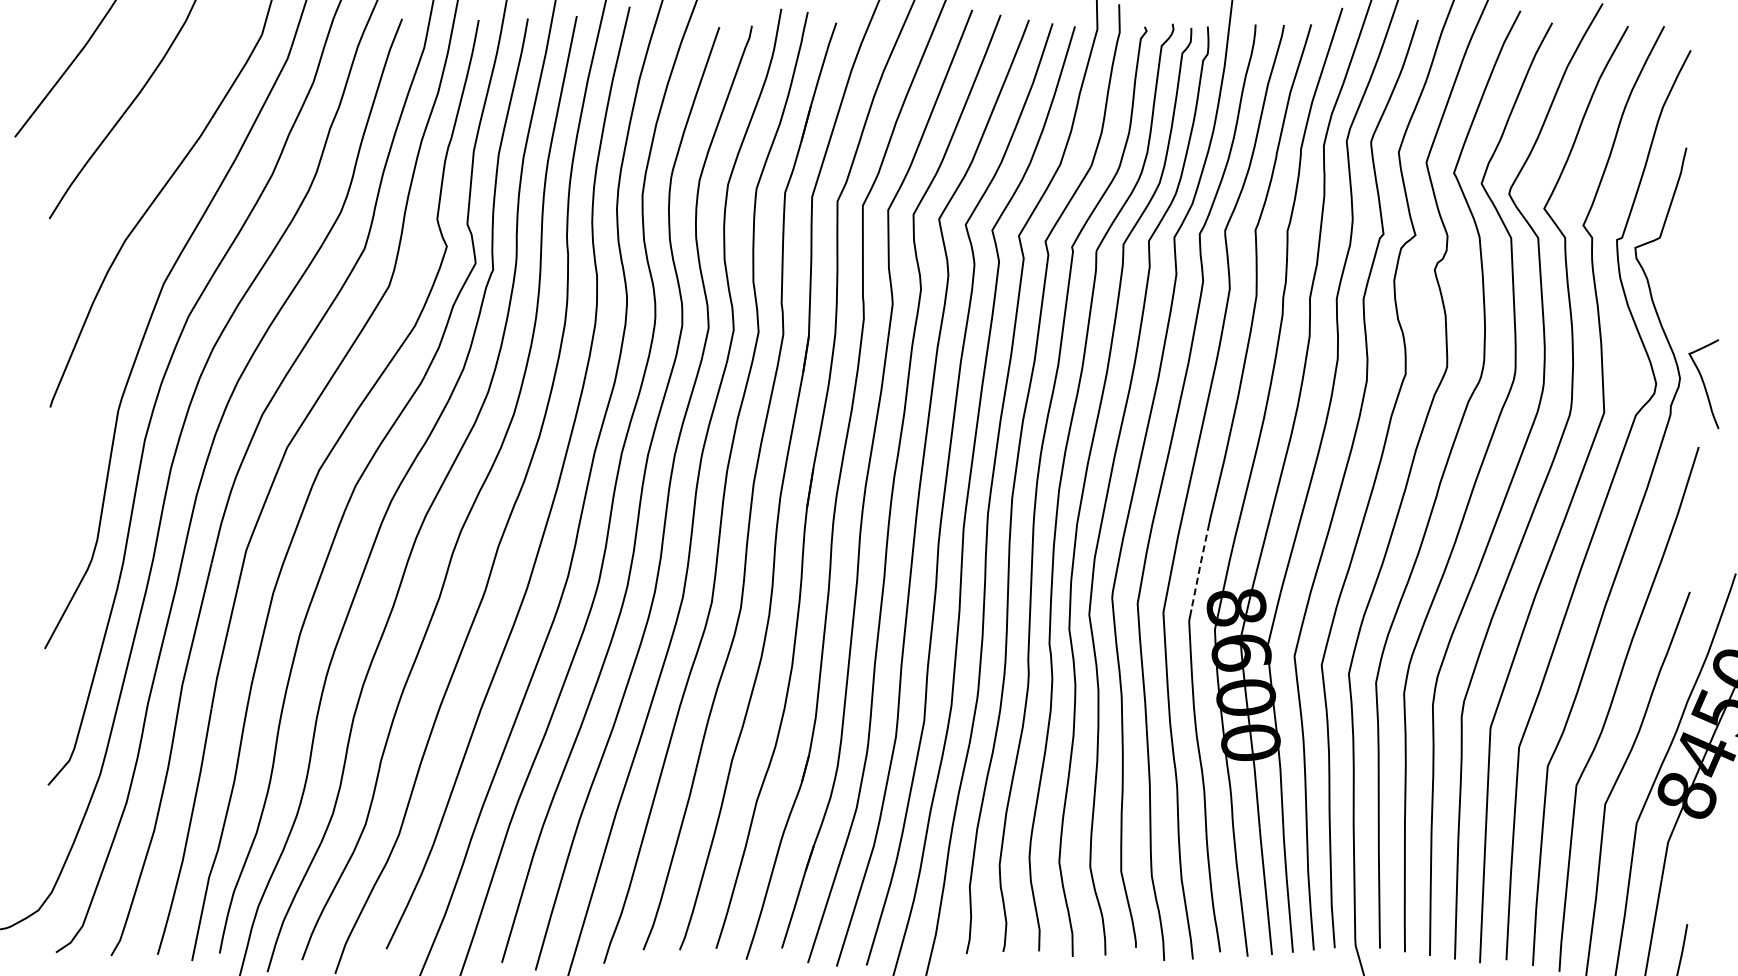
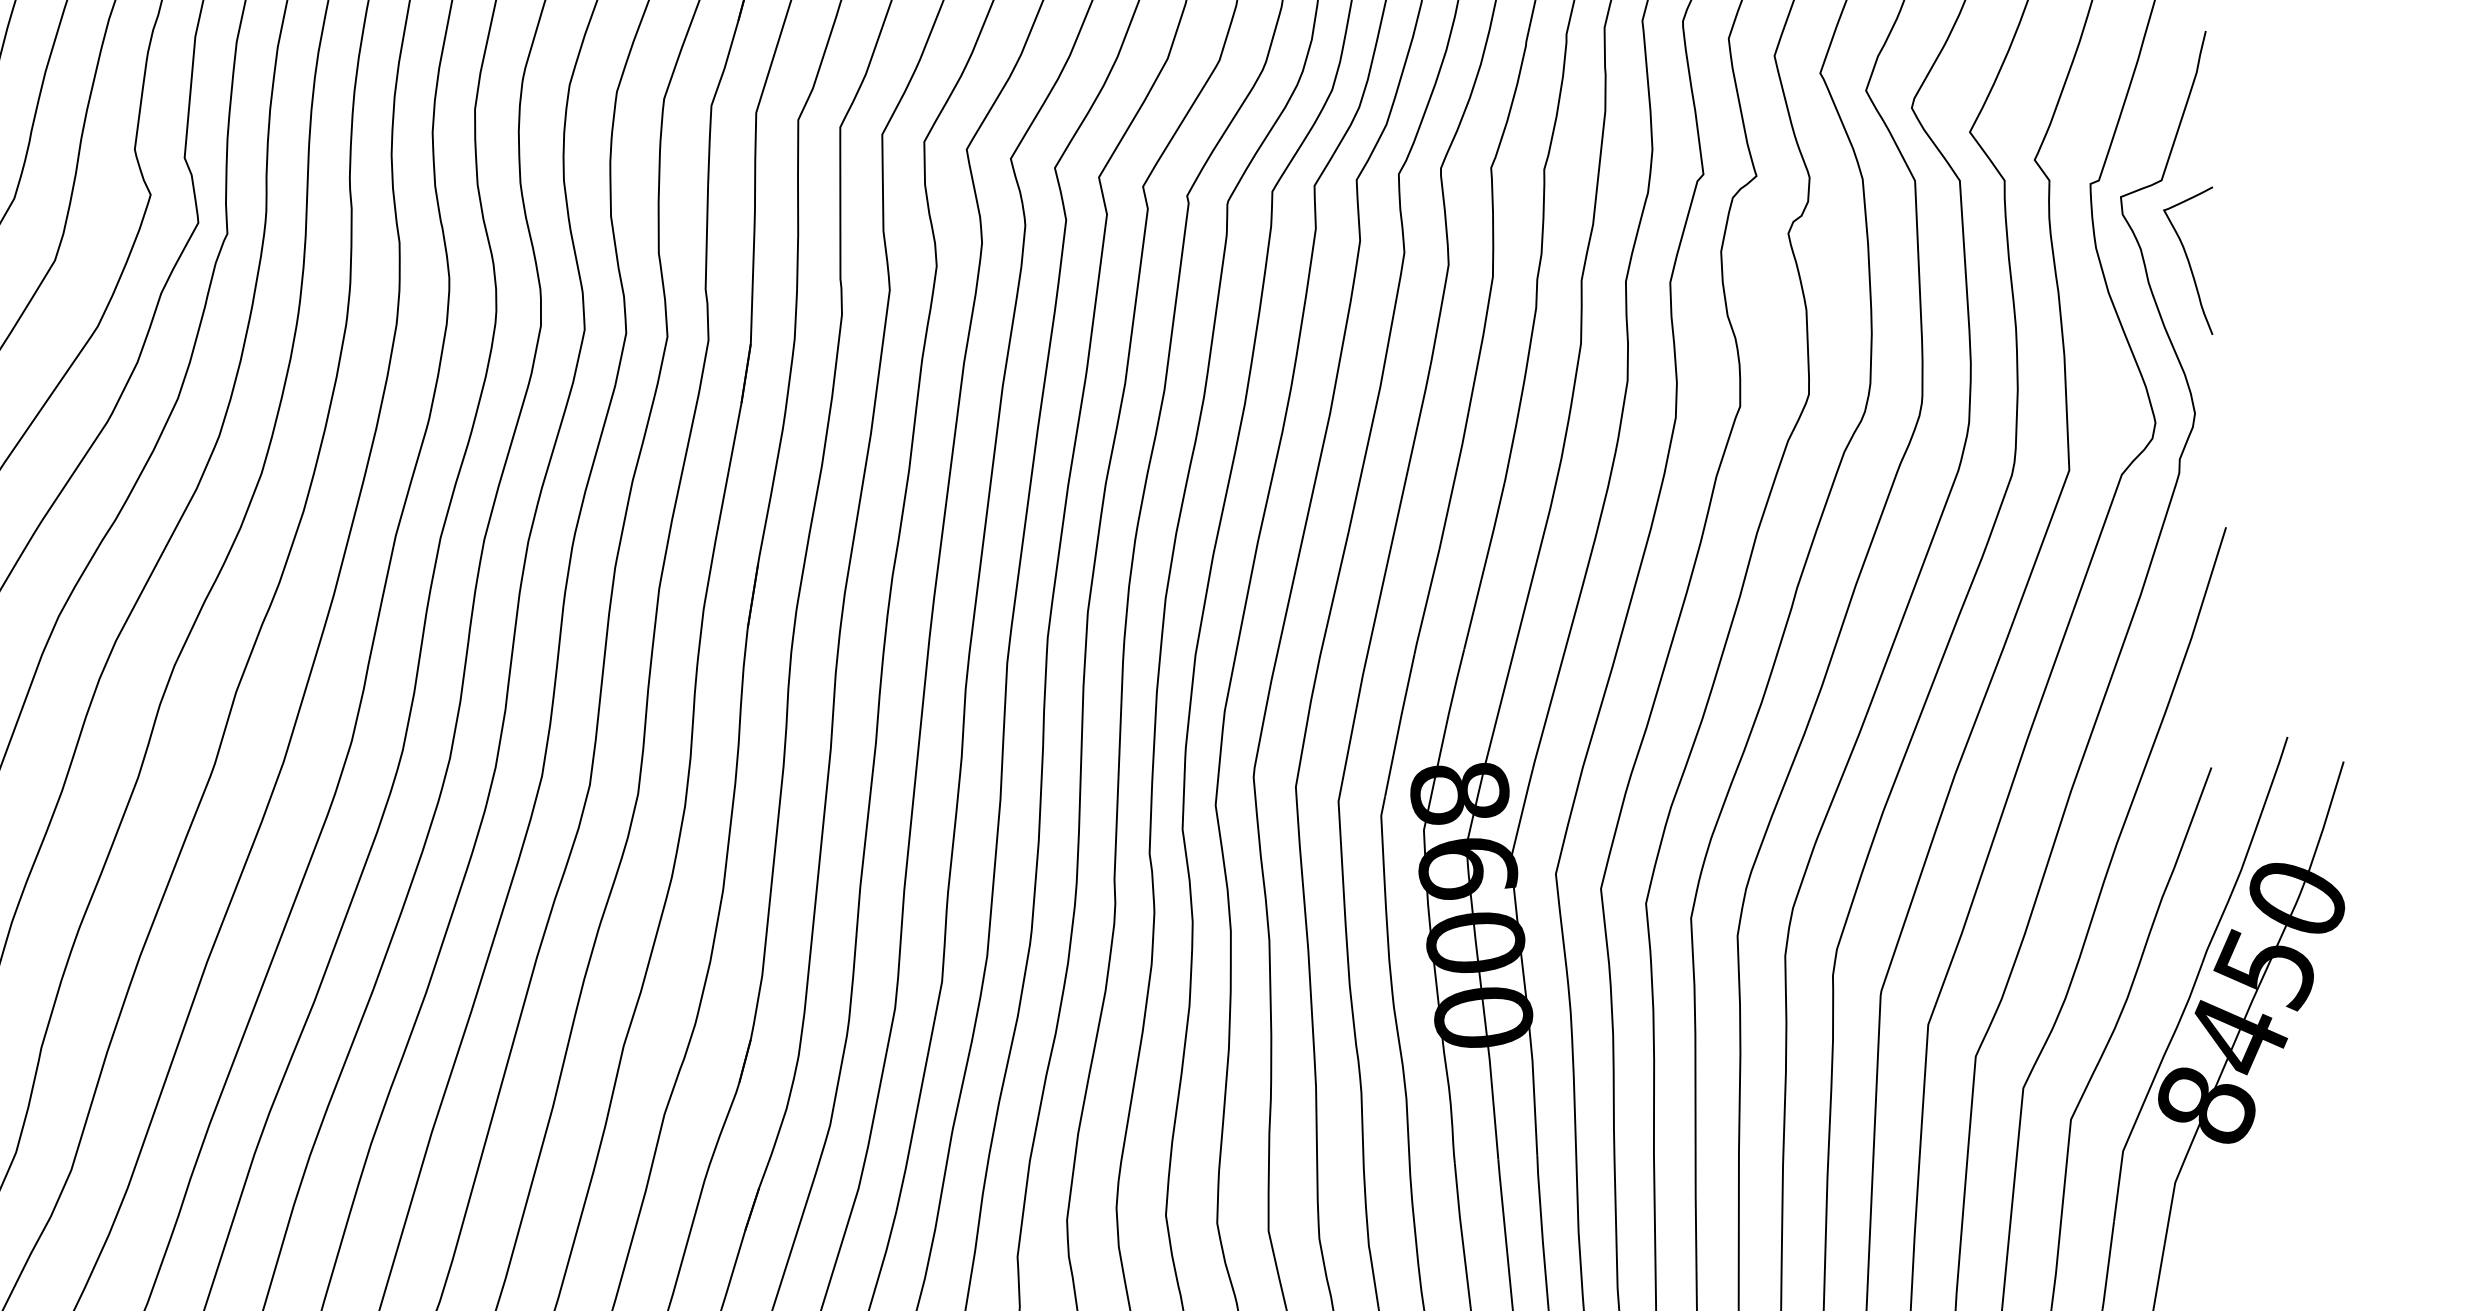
curve: (1703, 383) -> (2187, 259), moved
line: (1200, 566) -> (1400, 725), dashed -> solid

